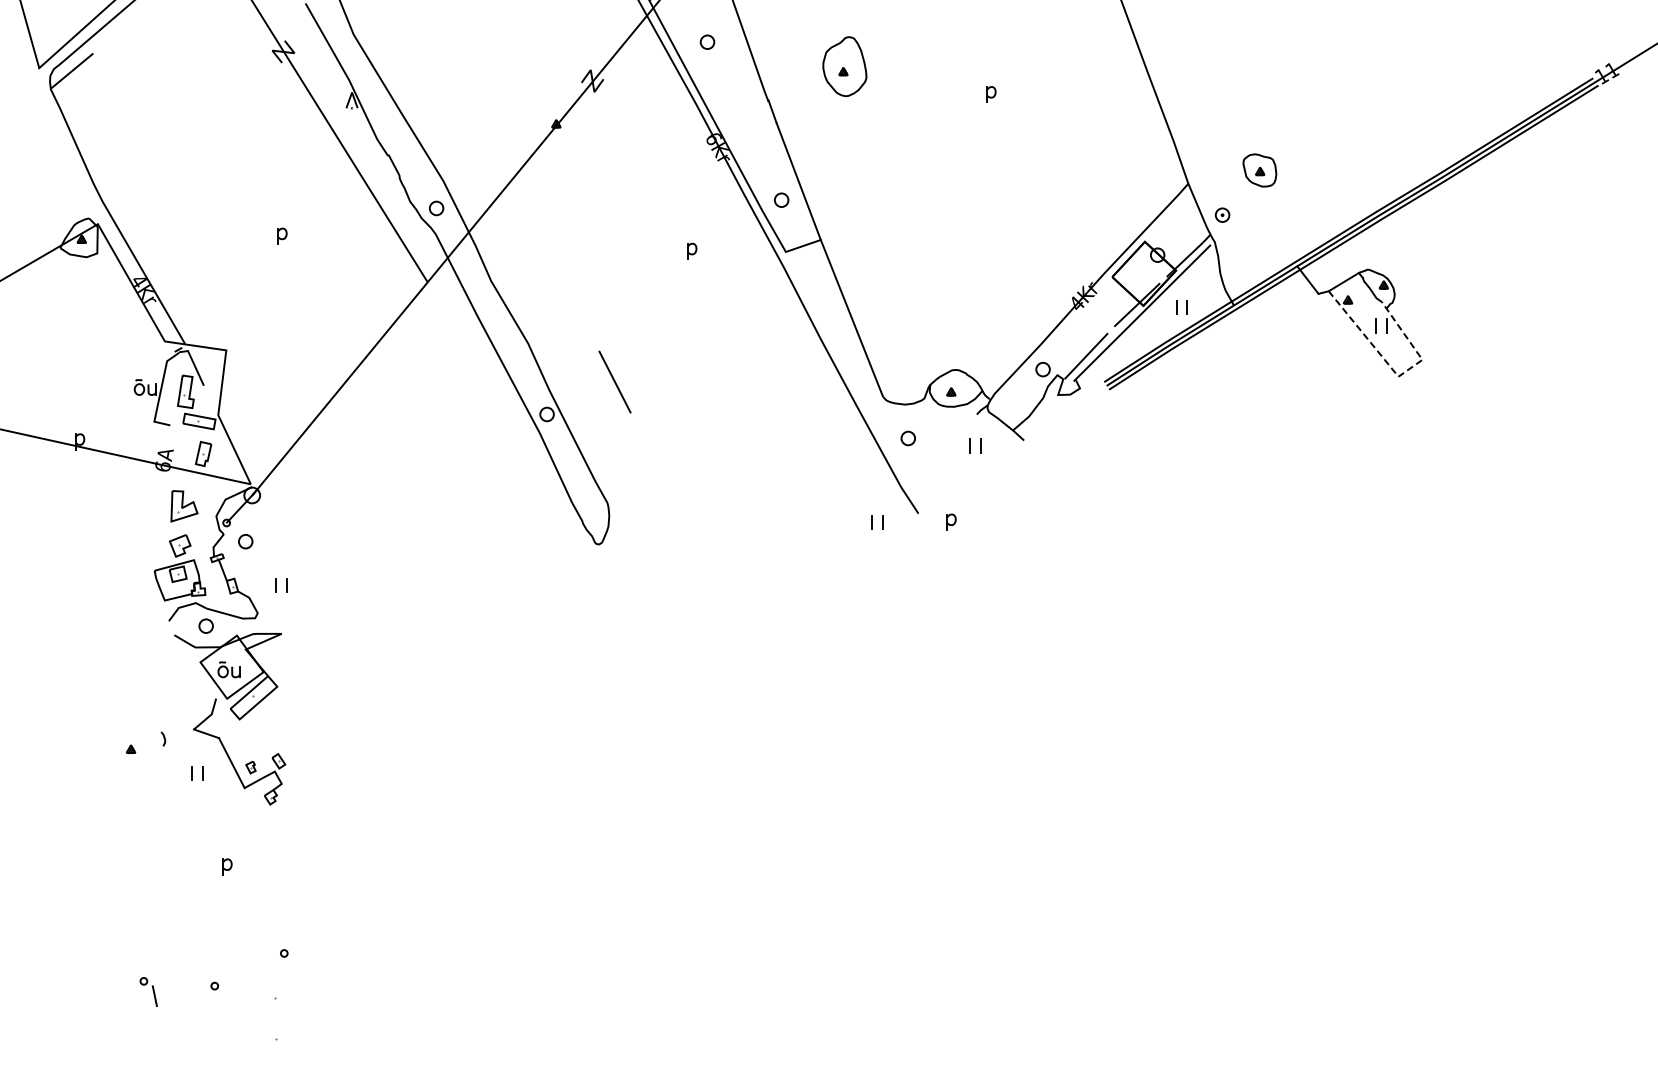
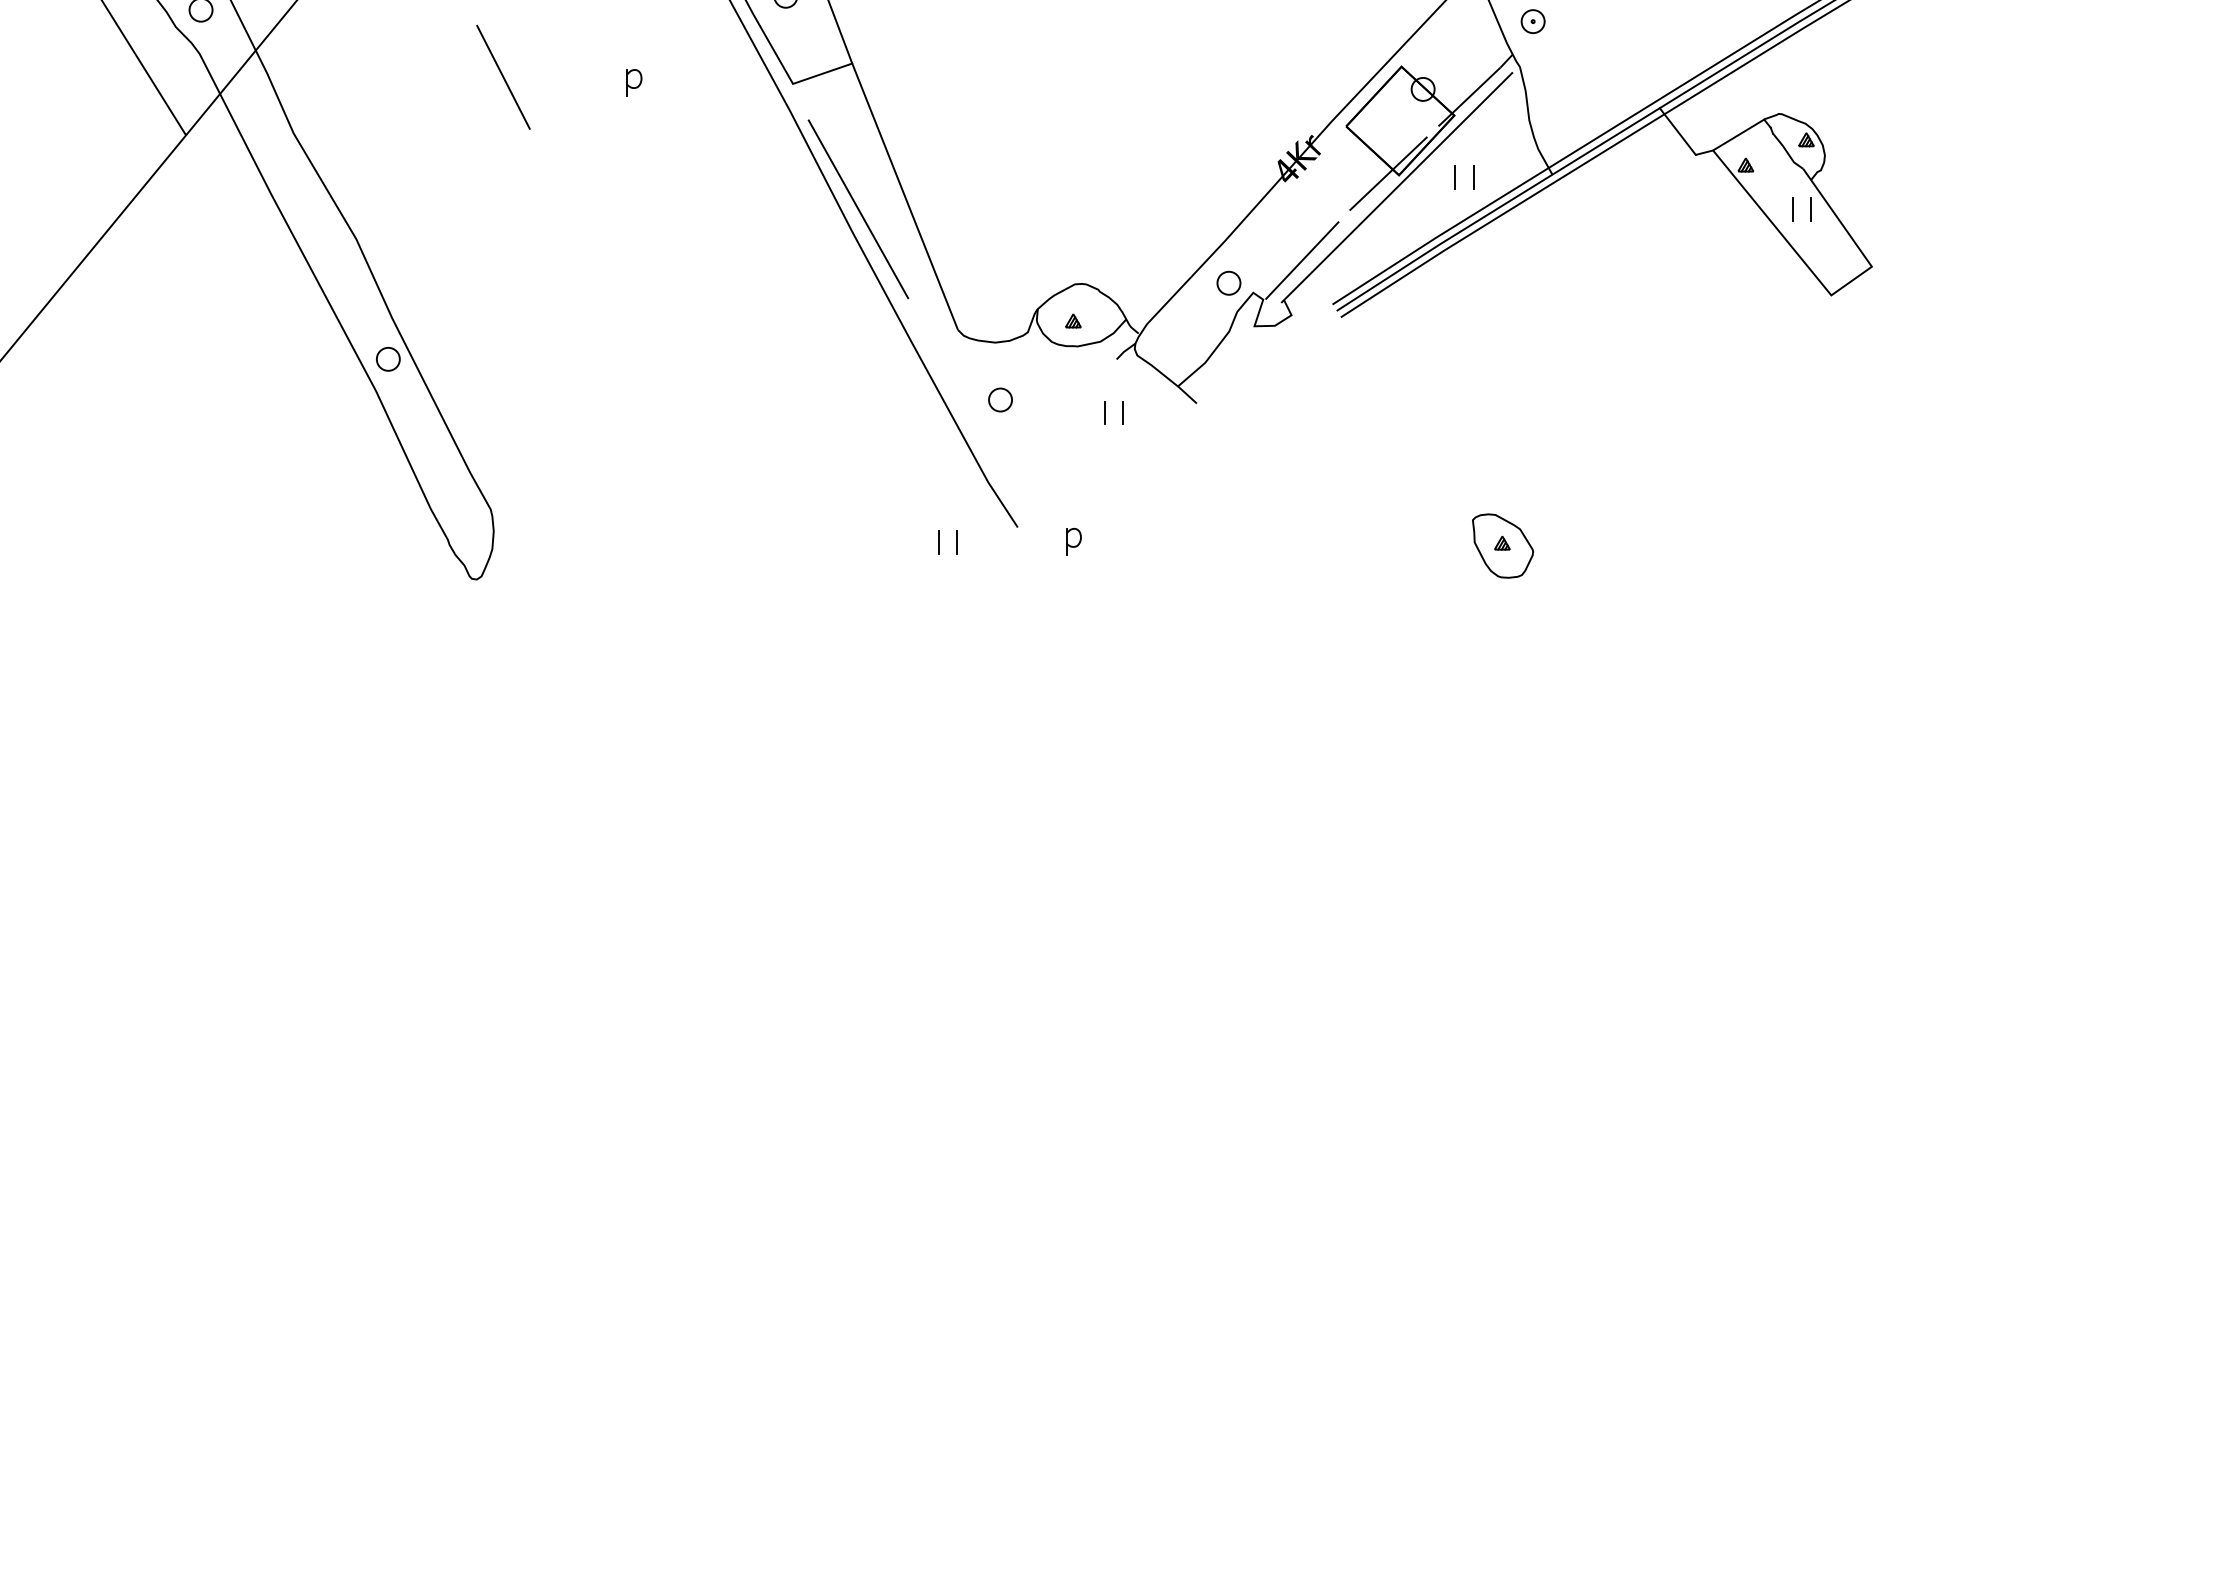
line: (824, 325) -> (858, 208), added
line: (1396, 373) -> (1827, 289), dashed -> solid
line: (614, 381) -> (502, 76), moved
part: (1204, 524) -> (1502, 545), added

